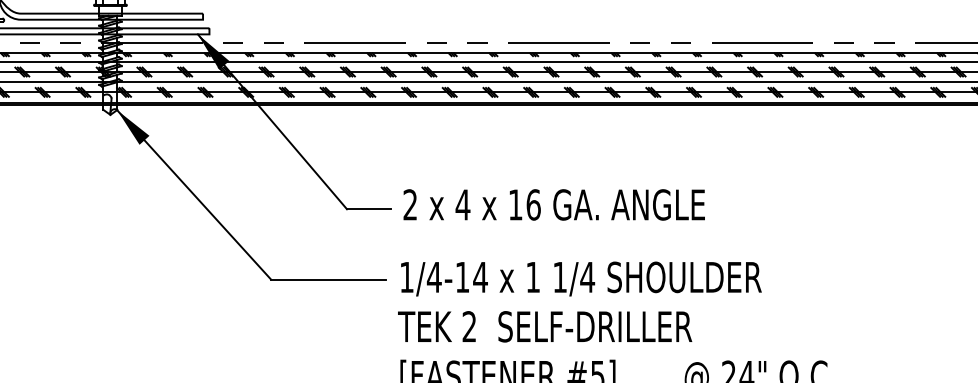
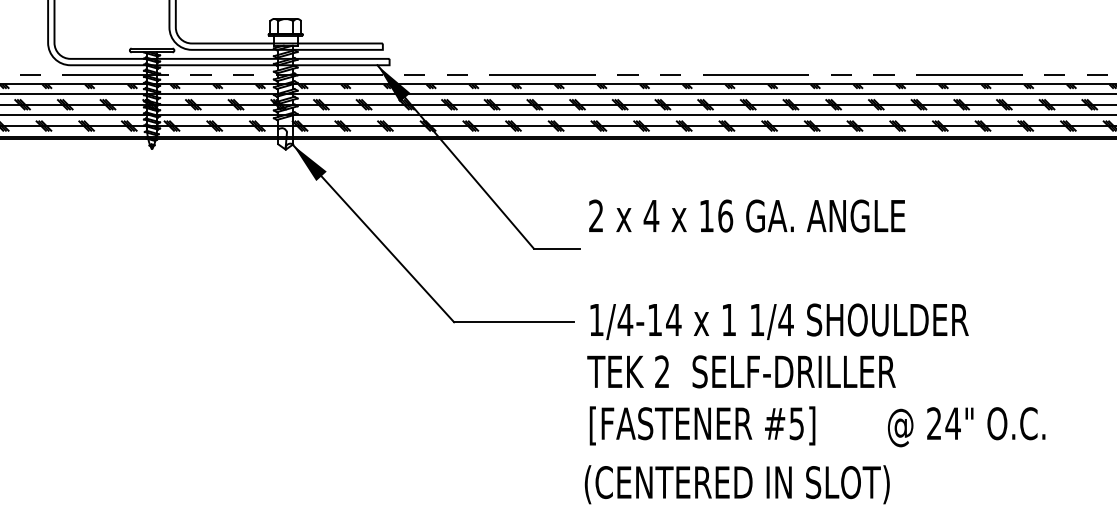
text: (554, 204) -> (747, 215), moved

